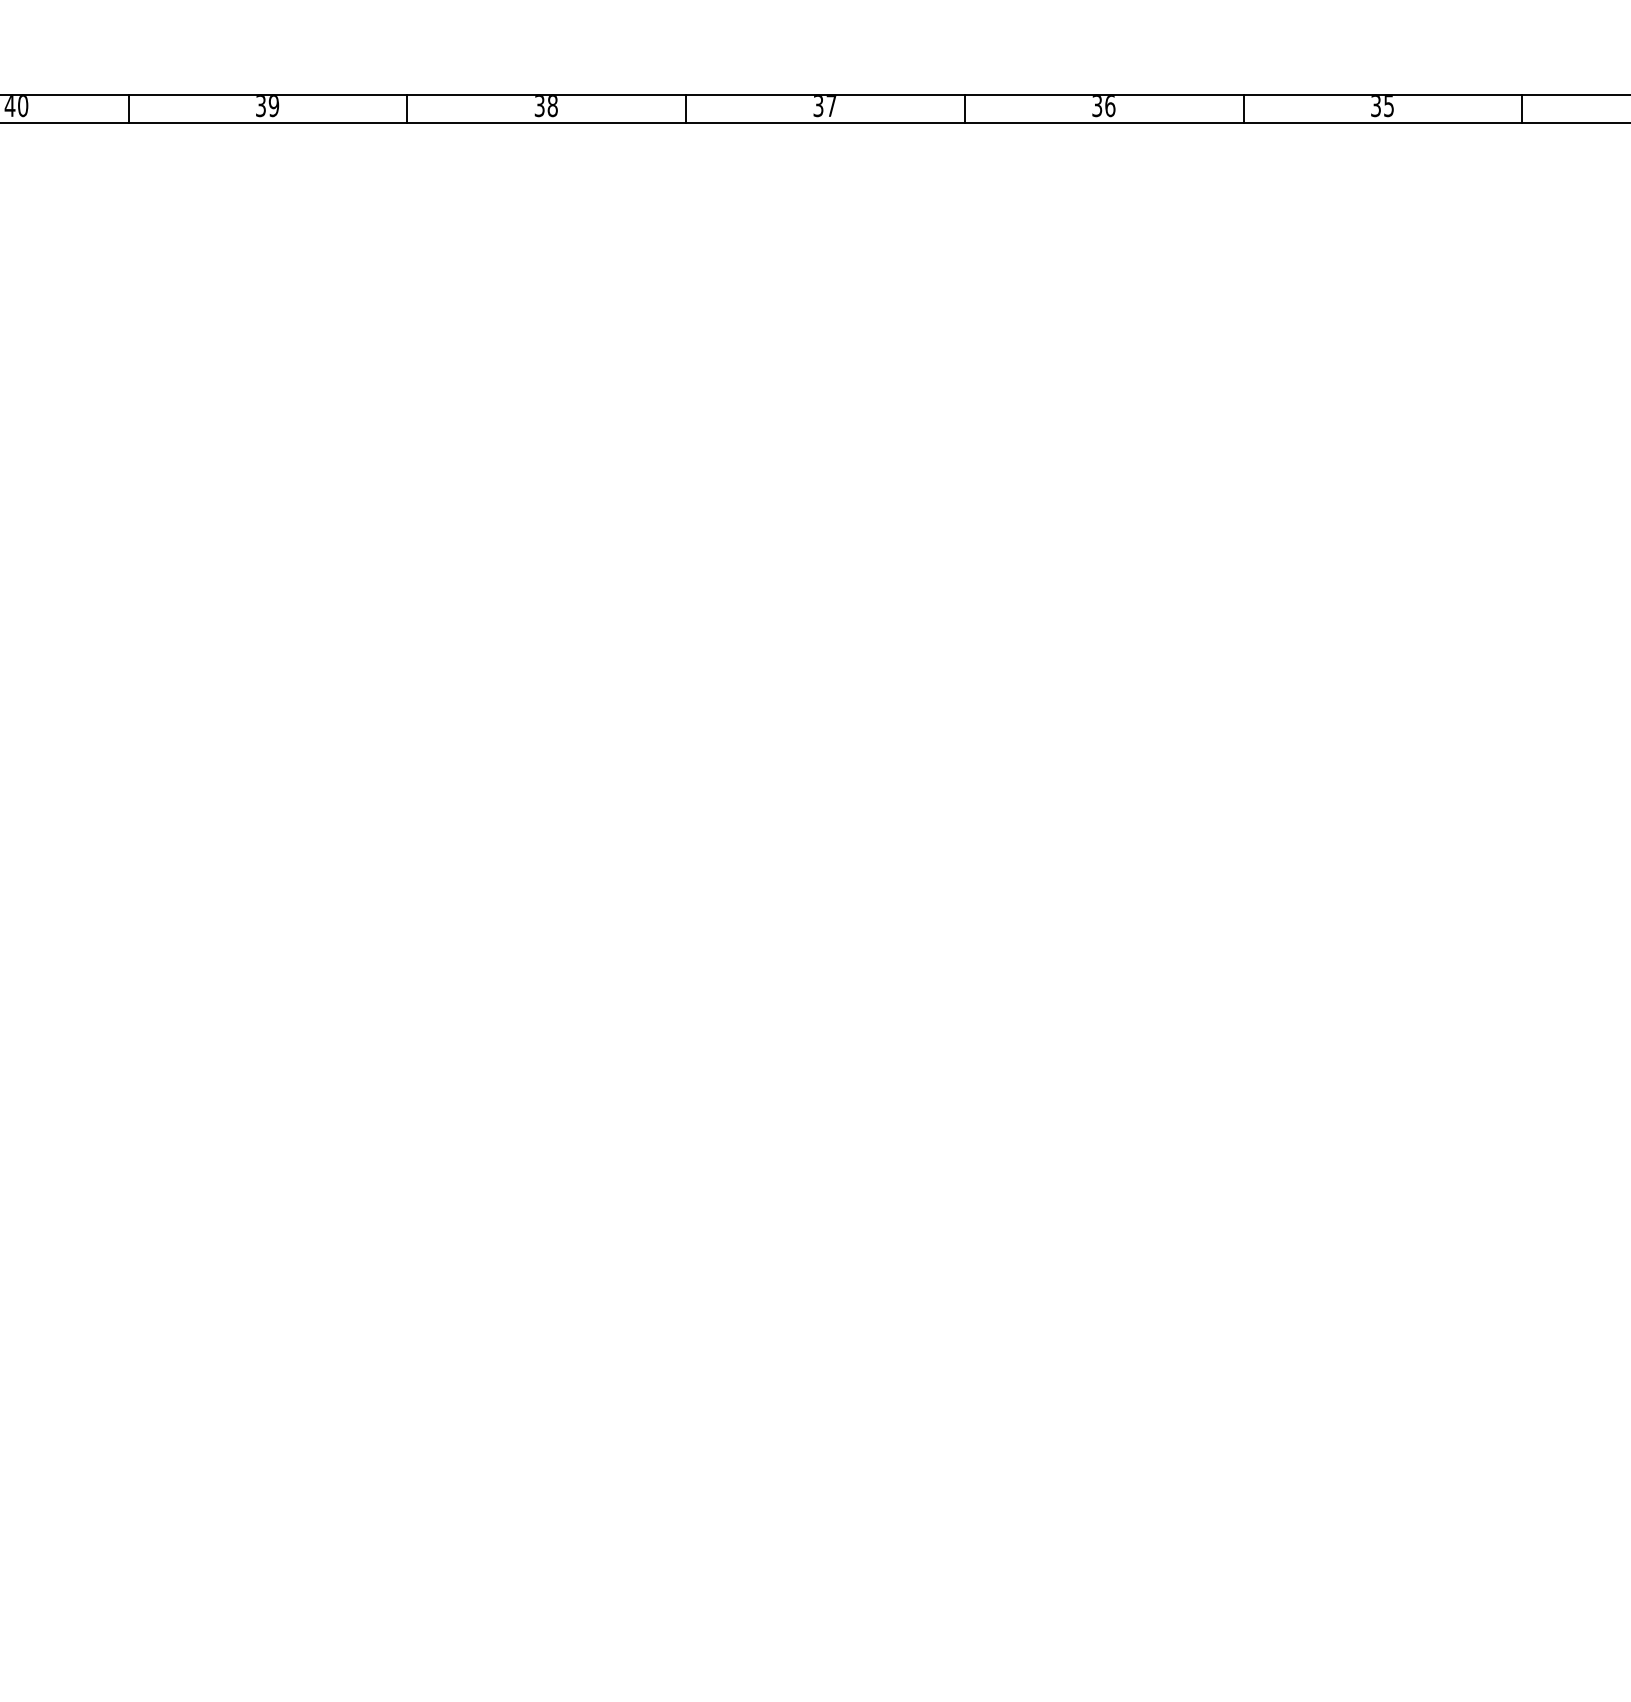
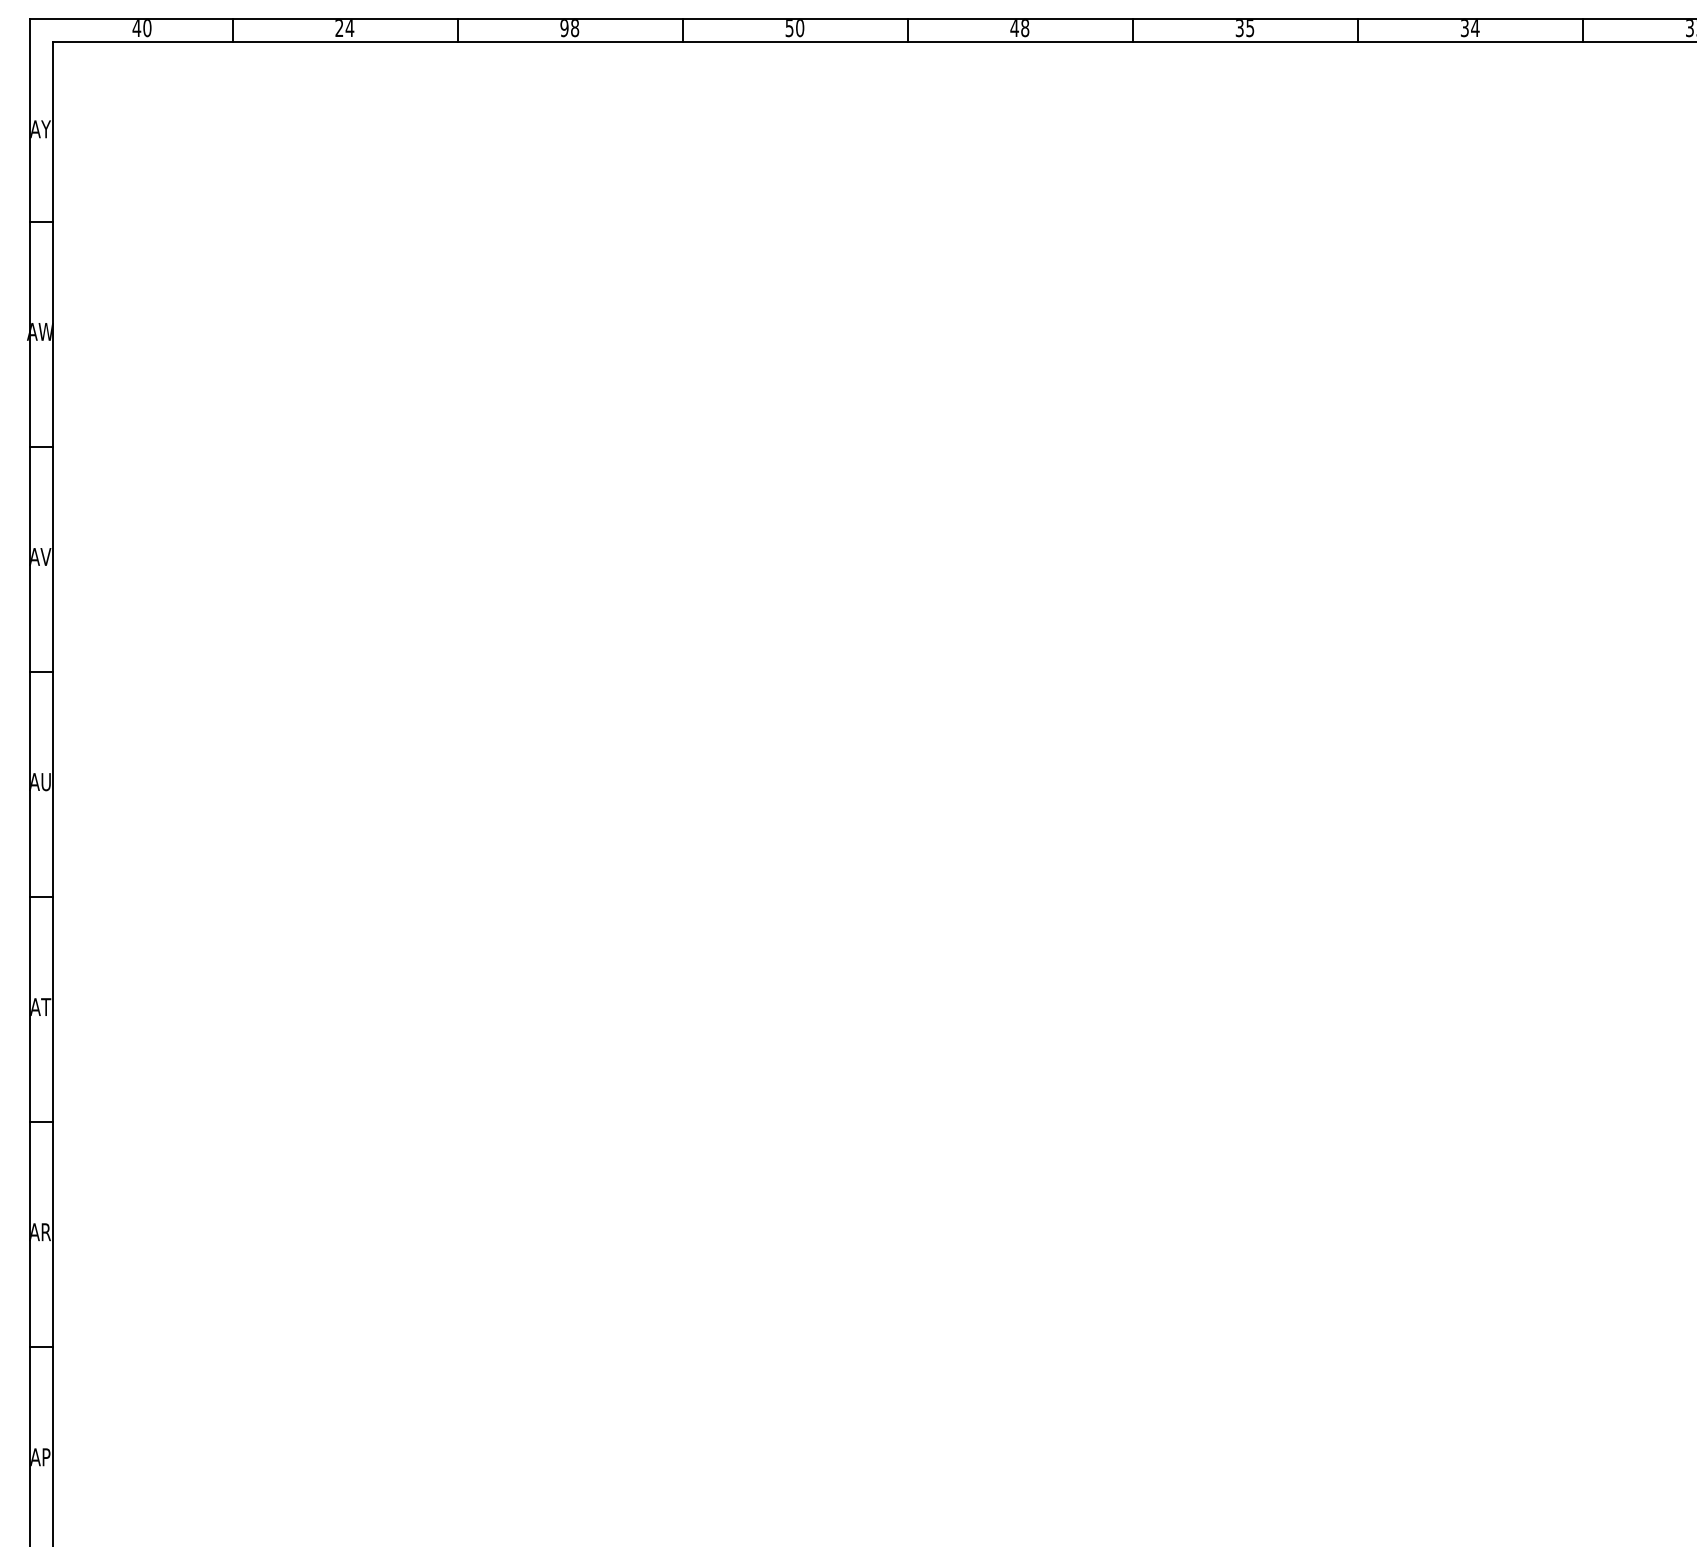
text: (267, 106) -> (344, 28), 39 -> 24
text: (539, 106) -> (564, 28), 38 -> 98
text: (825, 106) -> (795, 28), 37 -> 50
text: (1103, 106) -> (1019, 28), 36 -> 48

